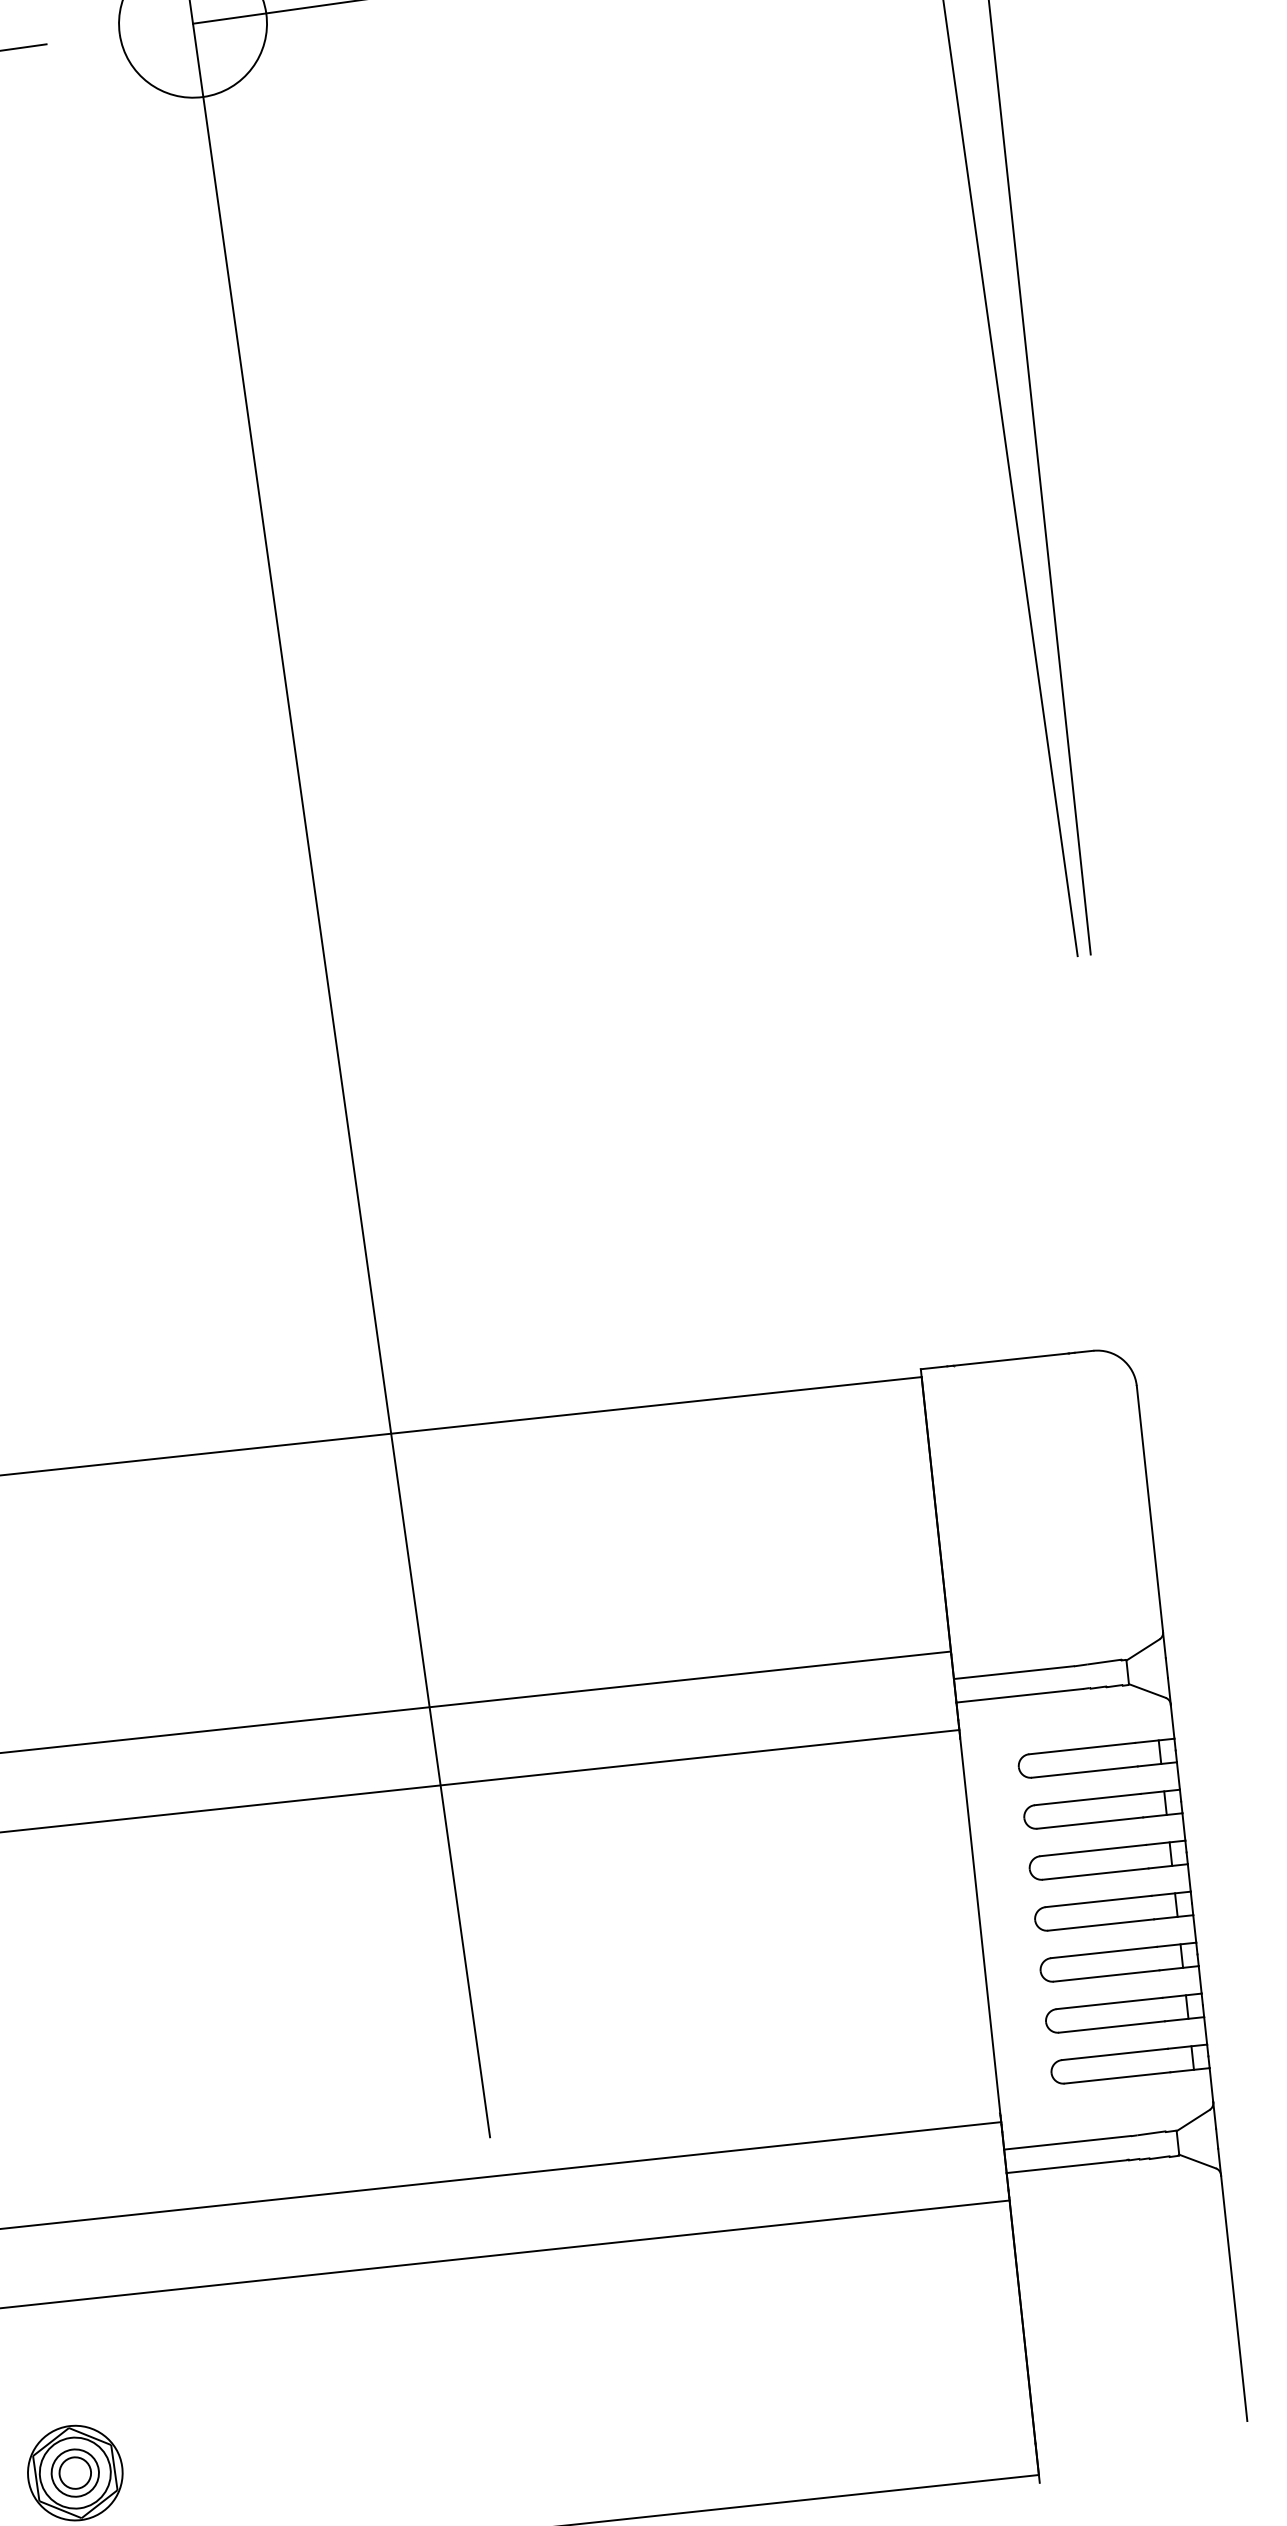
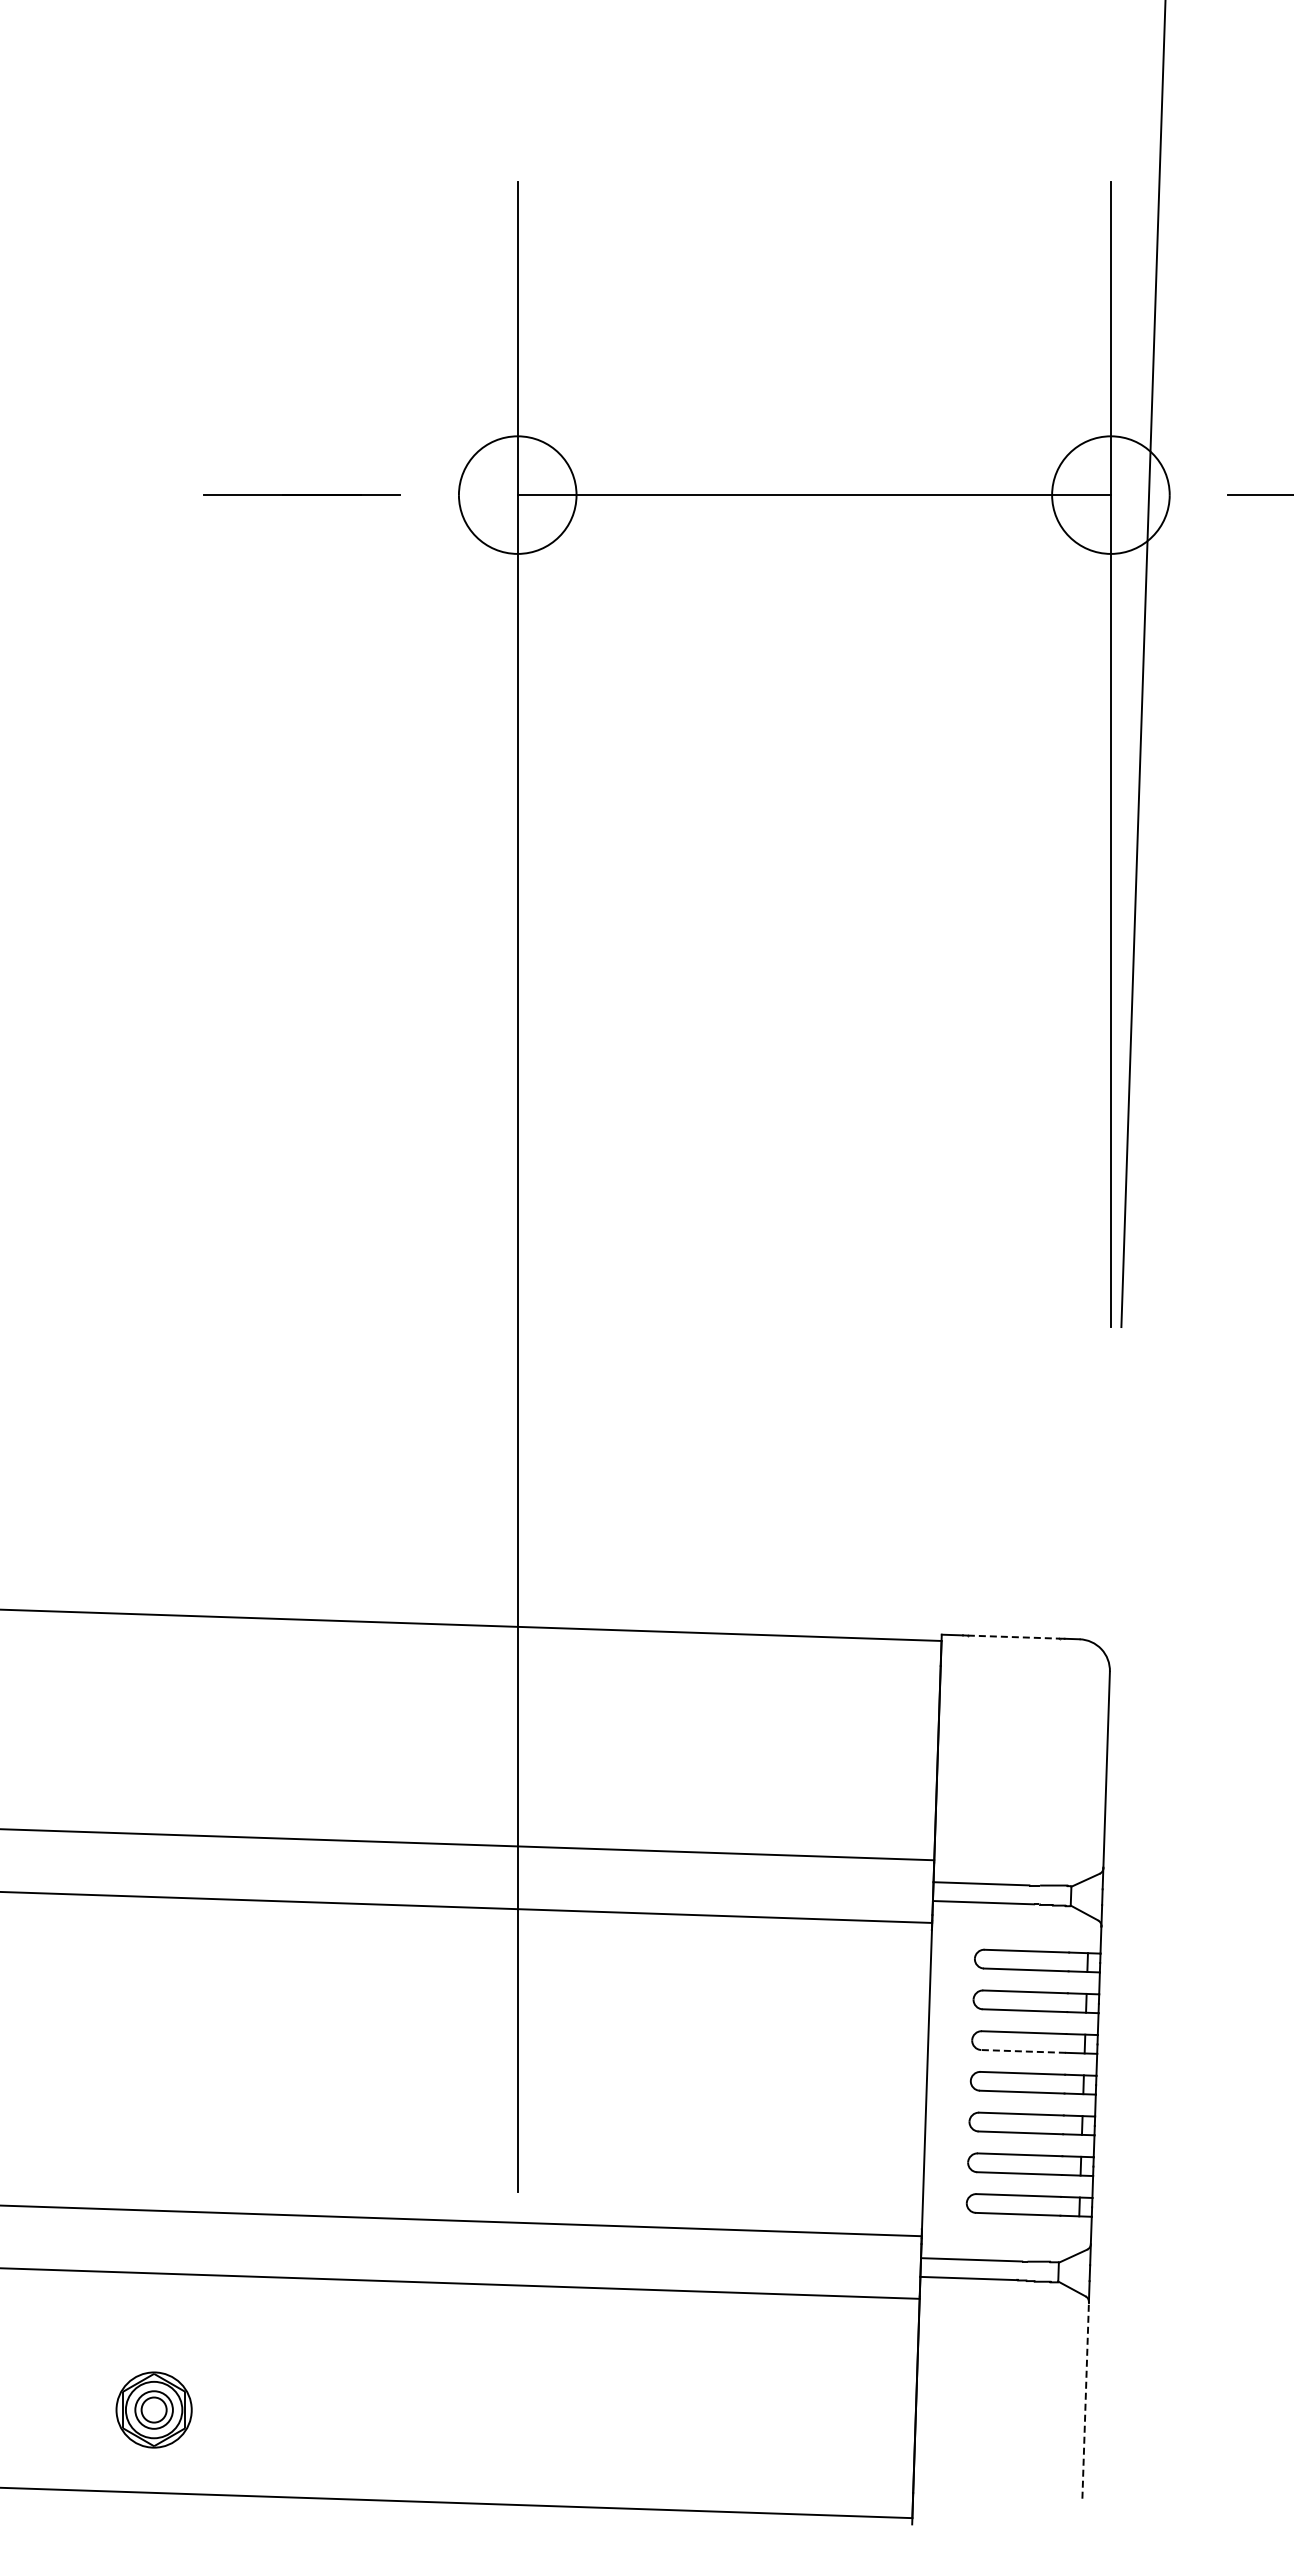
line: (1011, 1359) -> (1014, 1637), solid -> dashed
line: (1095, 1874) -> (1023, 2051), solid -> dashed
line: (1233, 2298) -> (1085, 2400), solid -> dashed

